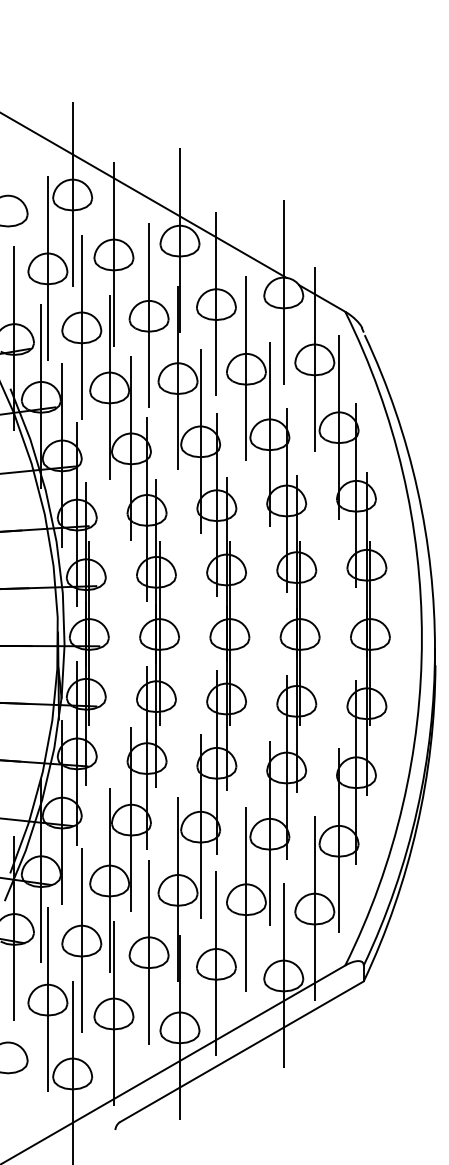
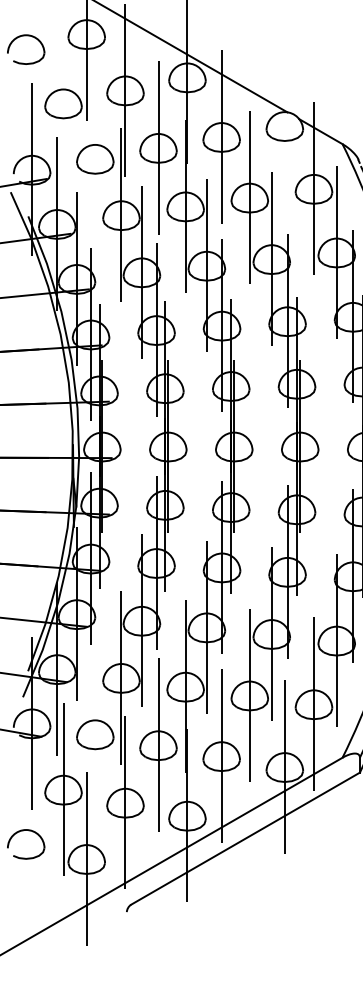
line: (47, 267) -> (63, 102), removed
line: (283, 291) -> (284, 125), removed
line: (81, 326) -> (95, 157), removed
line: (81, 940) -> (95, 734), removed

